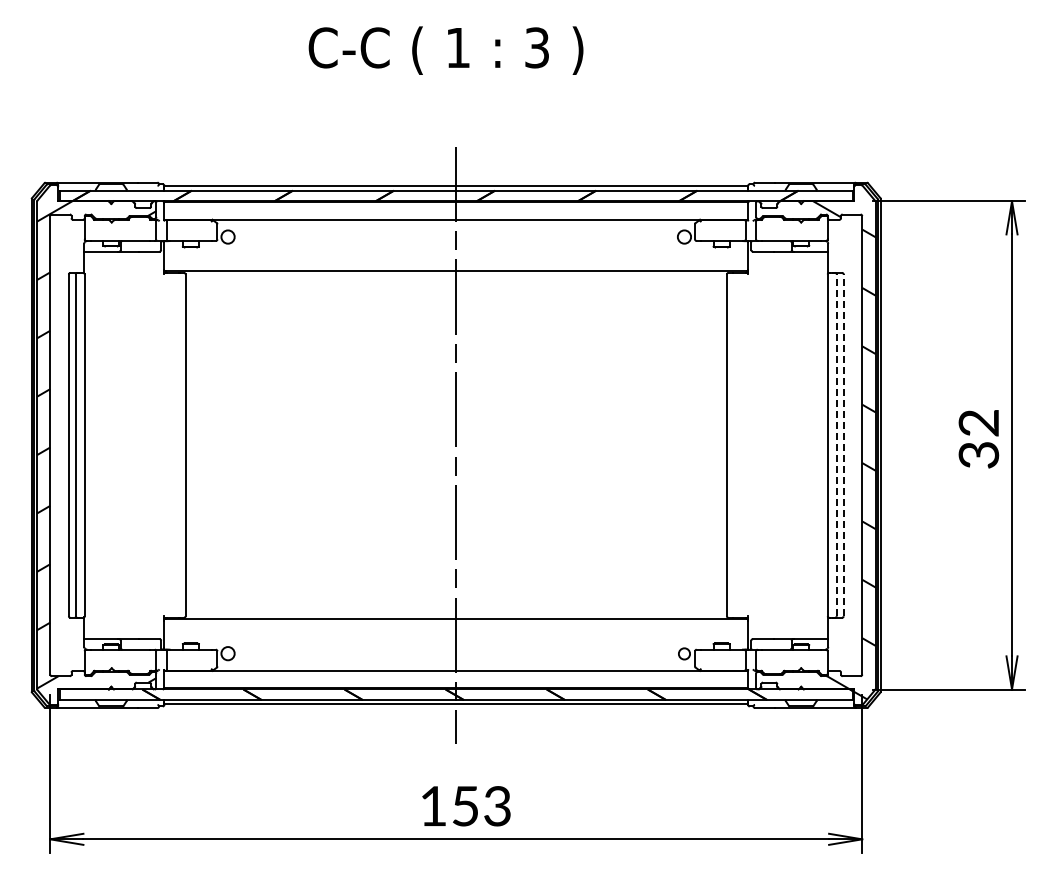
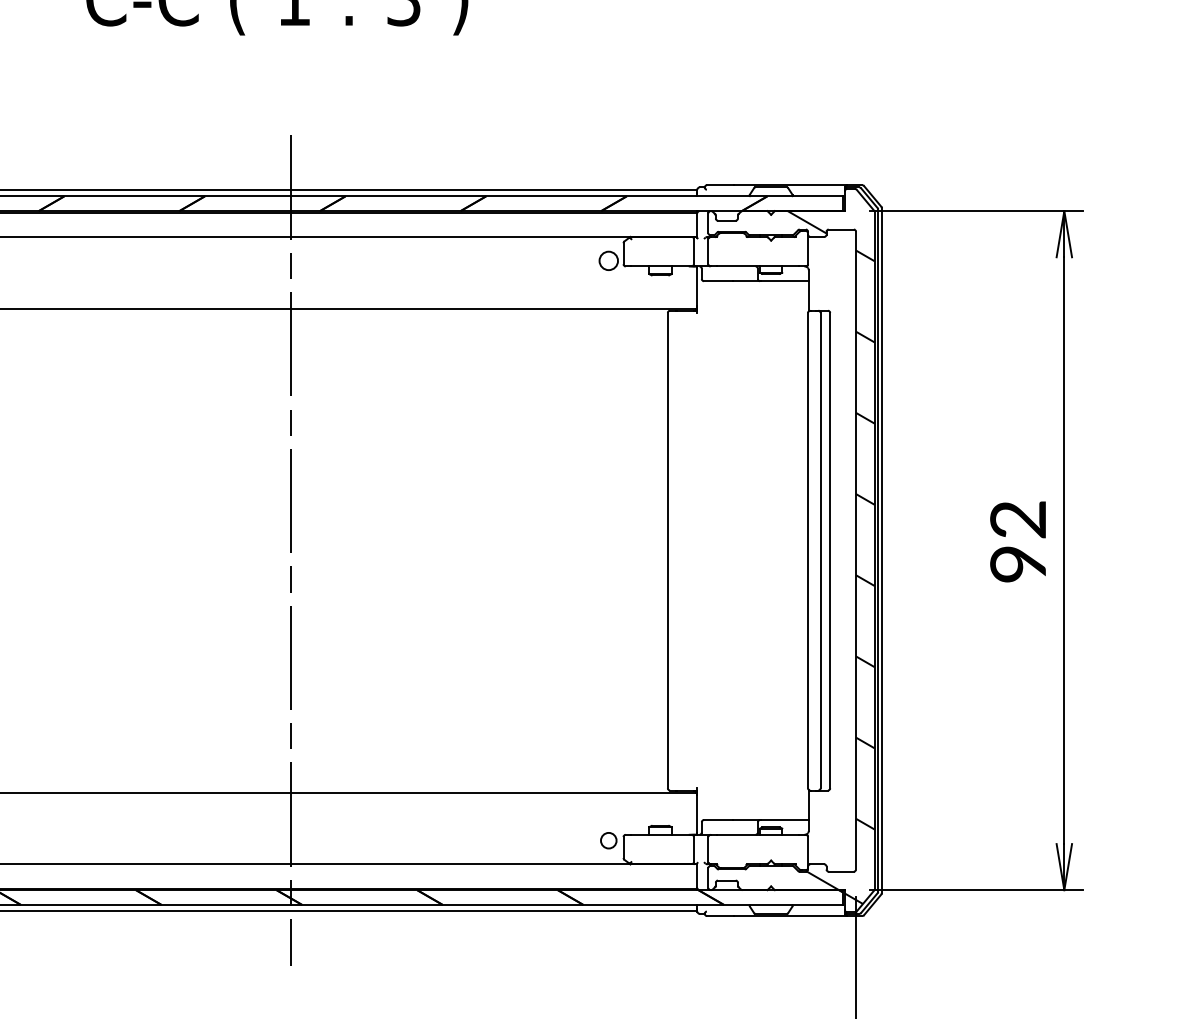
line: (836, 445) -> (820, 550), dashed -> solid
line: (843, 445) -> (829, 550), dashed -> solid
text: (978, 455) -> (1017, 564), 32 -> 92

